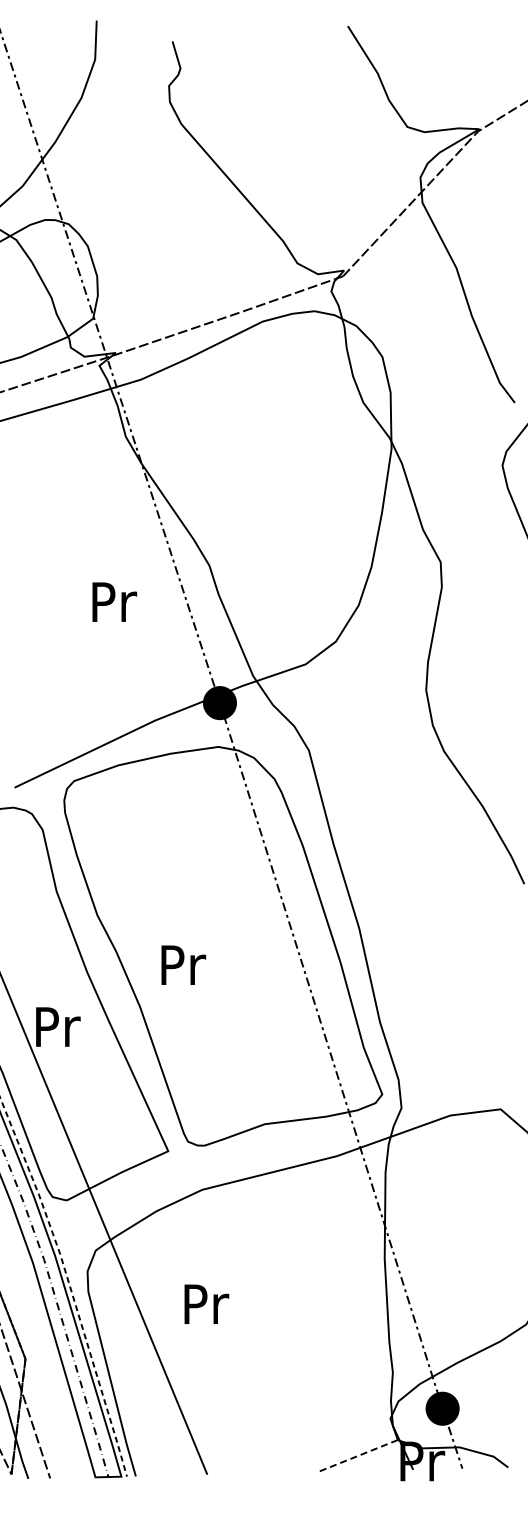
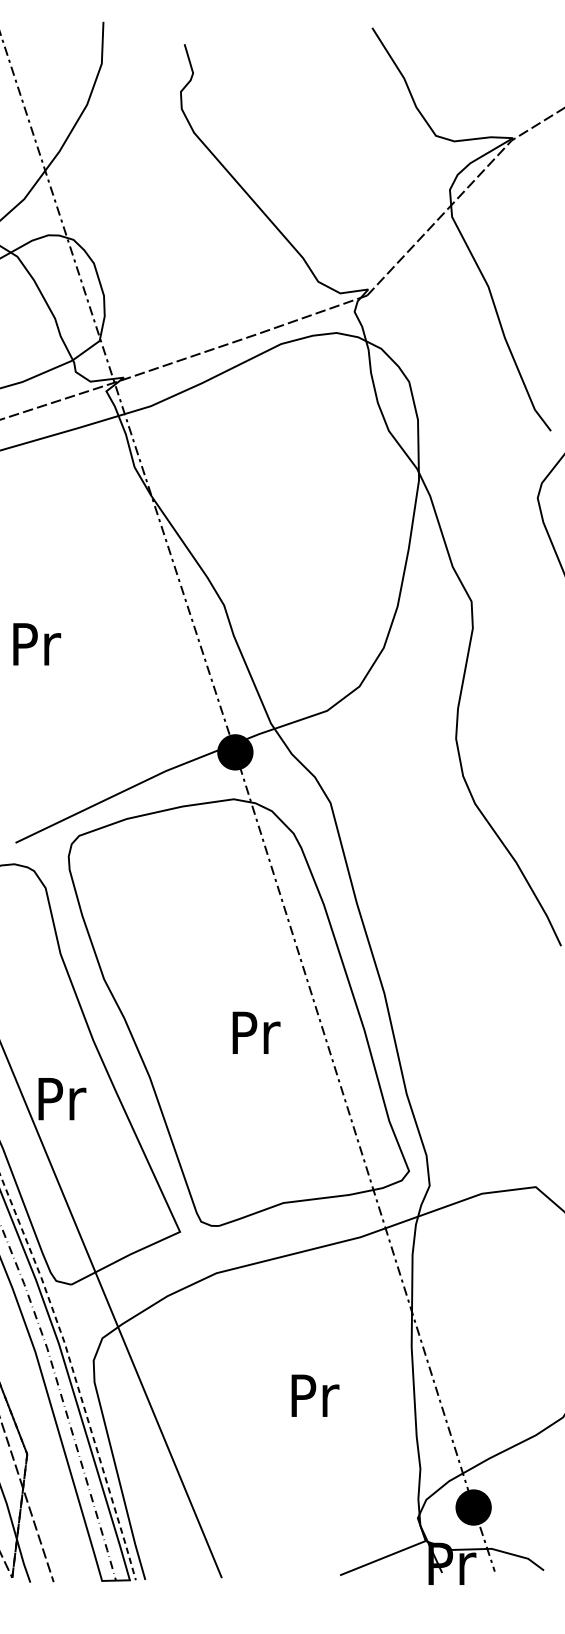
text: (114, 601) -> (36, 643), moved
text: (183, 964) -> (256, 1032), moved
text: (206, 1303) -> (315, 1394), moved
line: (357, 1456) -> (382, 1558), dashed -> solid

